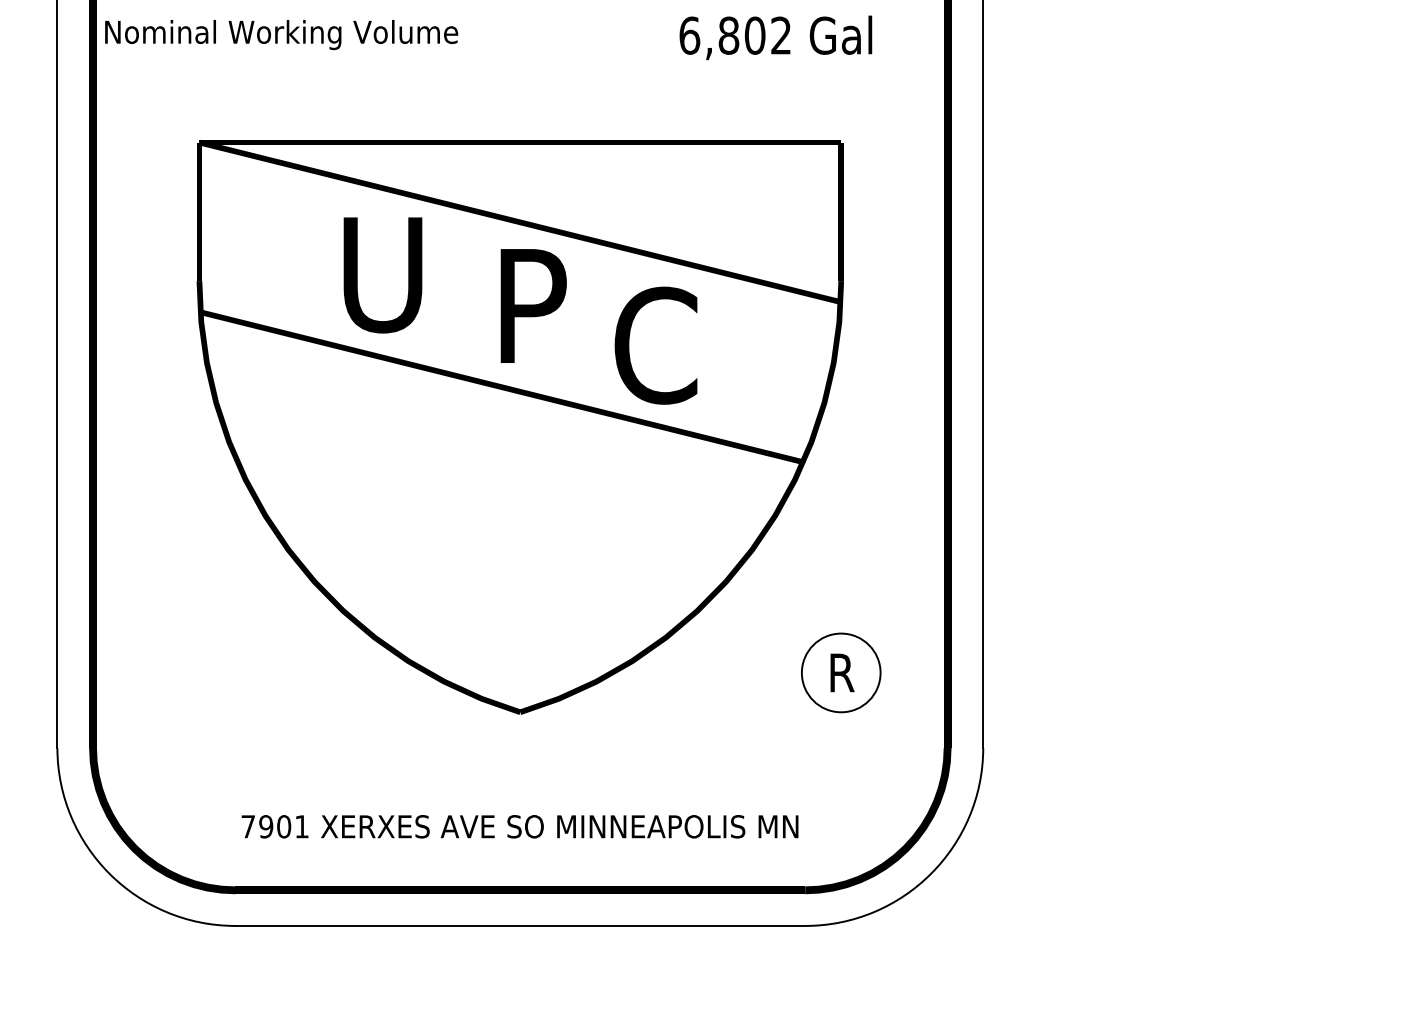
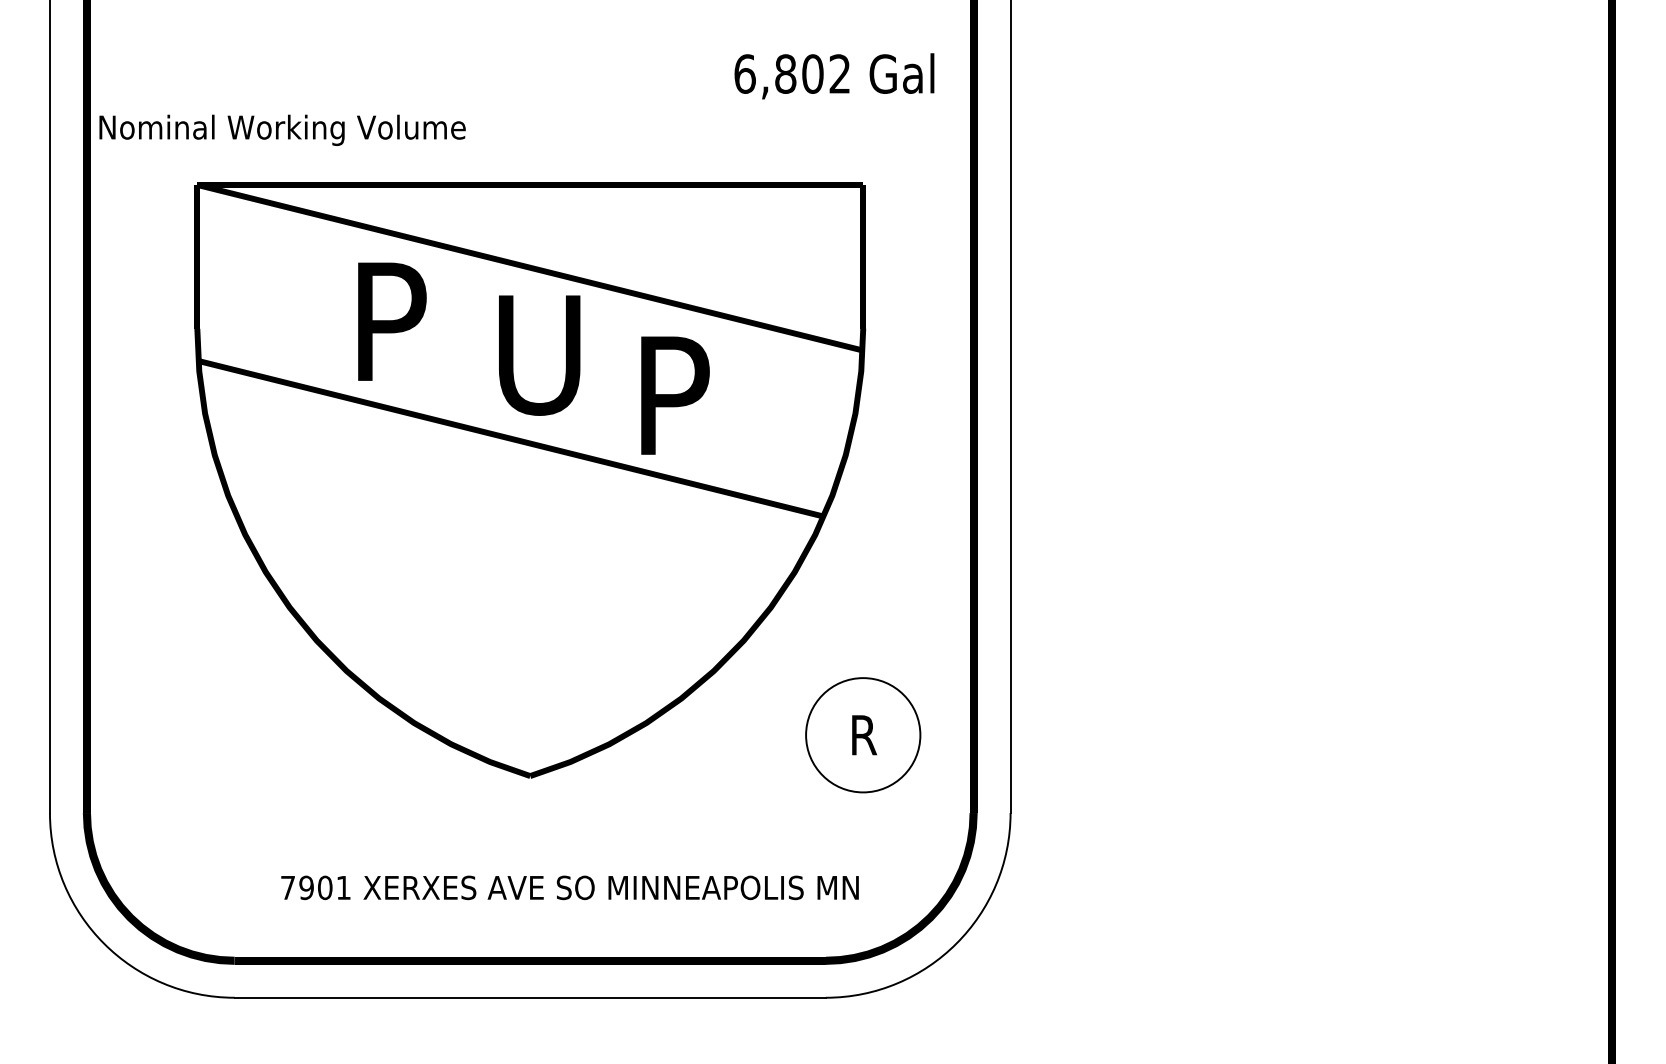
text: (281, 34) -> (282, 129), moved
text: (775, 38) -> (834, 76), moved
text: (382, 275) -> (387, 322), U -> P
text: (529, 306) -> (539, 355), P -> U
text: (655, 345) -> (670, 395), C -> P
circle: (841, 673) -> (863, 735), size x1.4
text: (519, 826) -> (569, 887), moved

